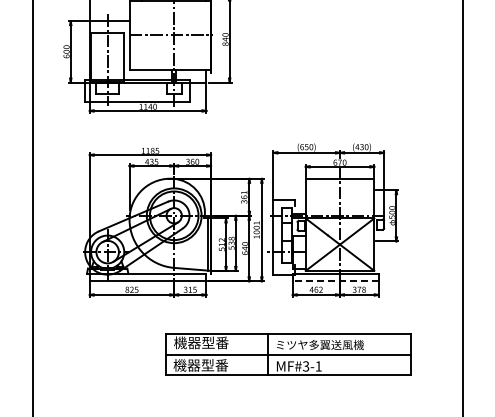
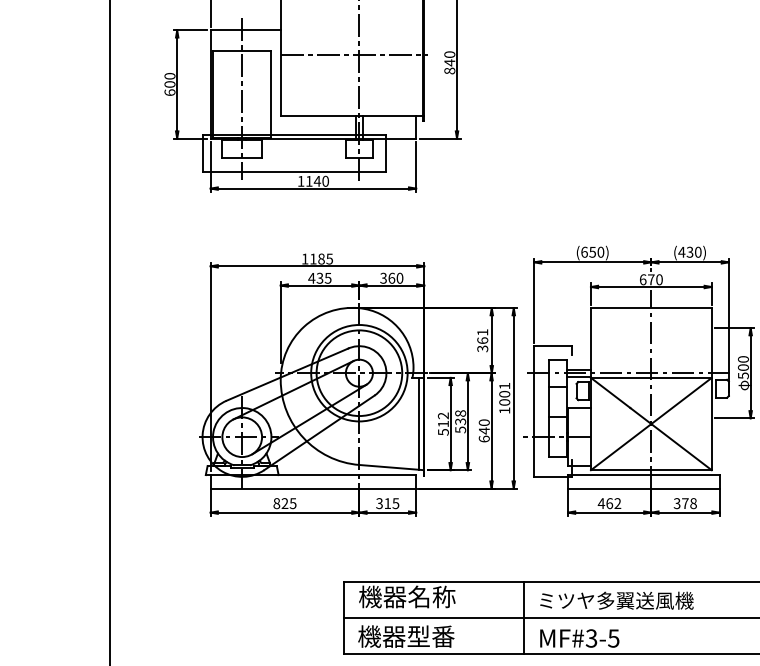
line: (335, 281) -> (643, 488), dashed -> solid
text: (215, 342) -> (432, 596), 機器型番 -> 機器名称
text: (318, 366) -> (613, 638), MF#3-1 -> MF#3-5

